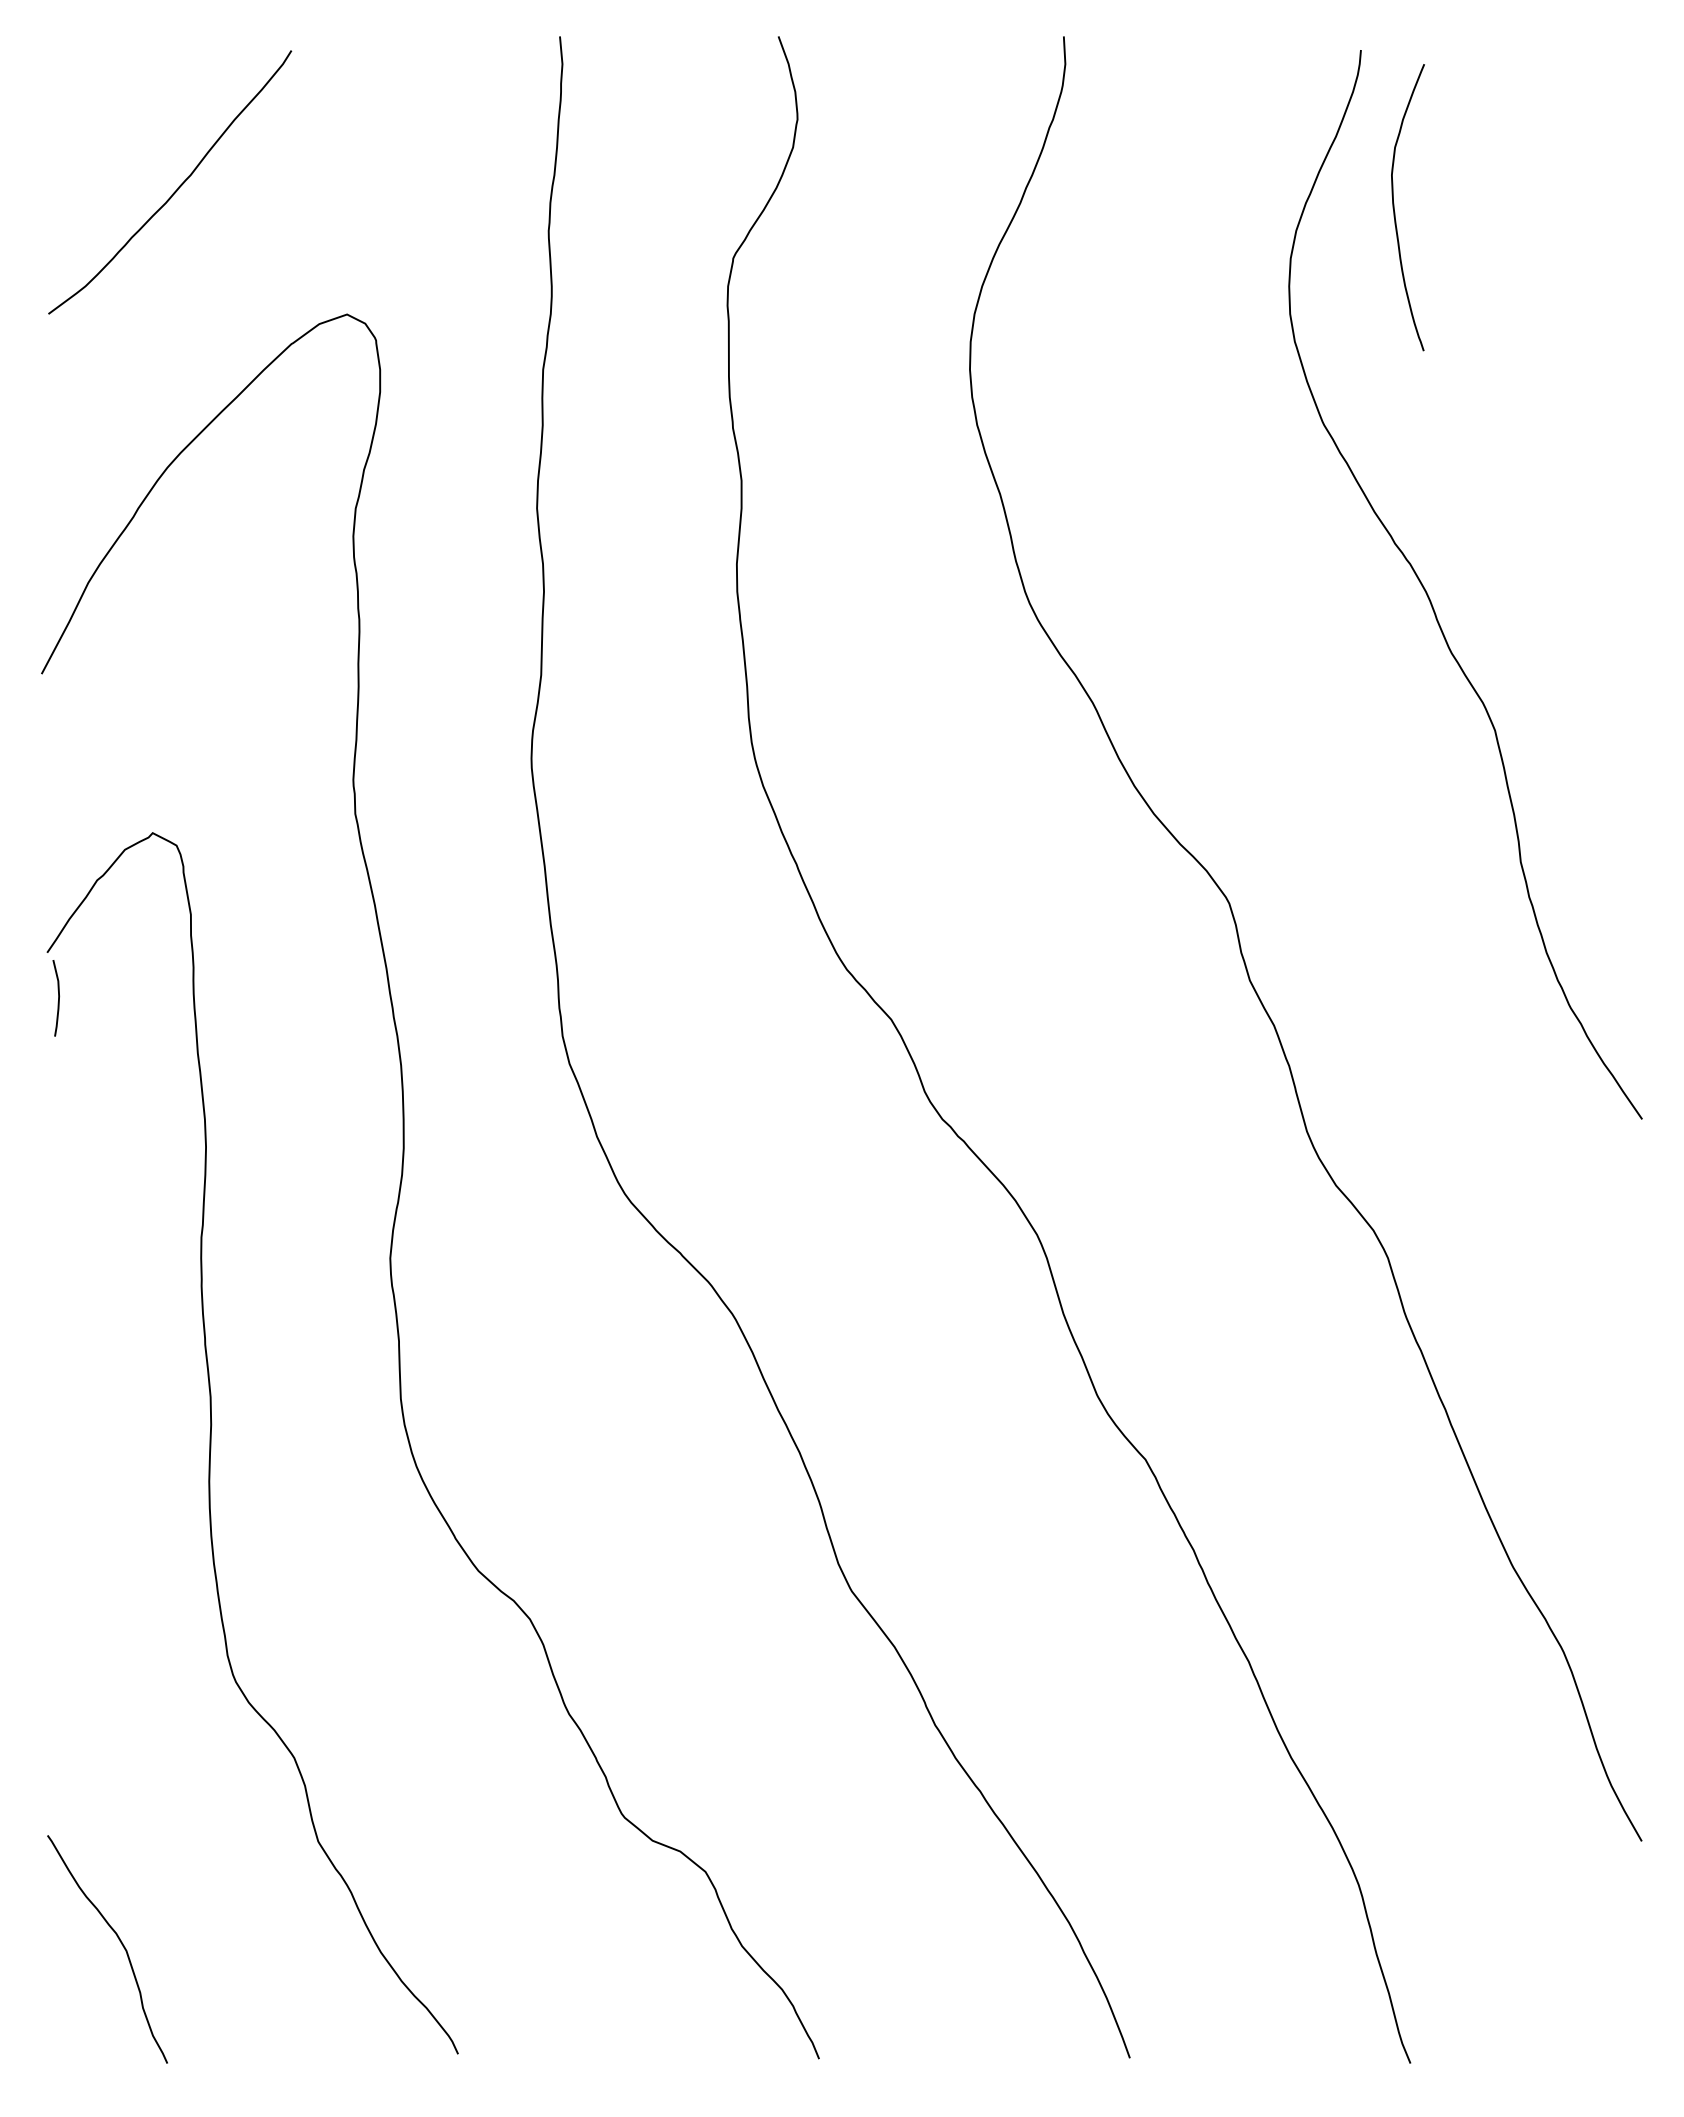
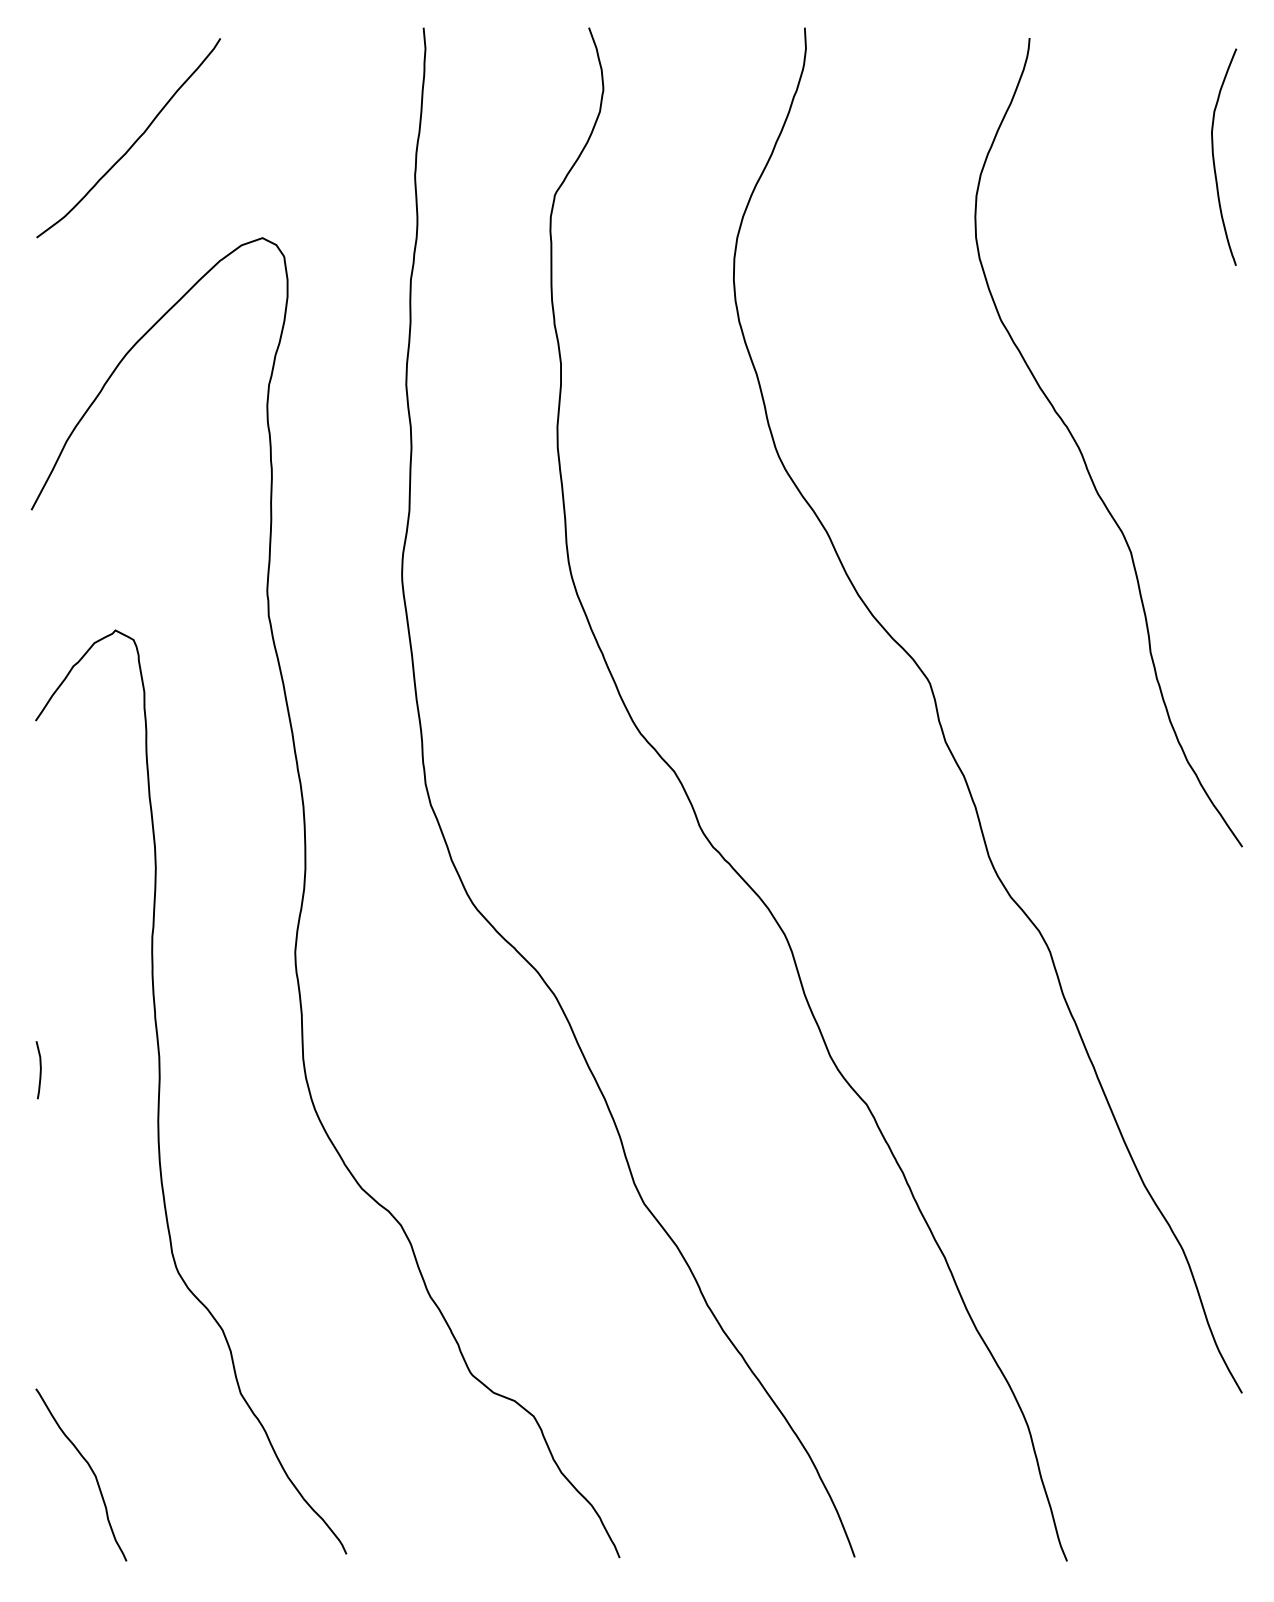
curve: (1394, 207) -> (1213, 157), moved
curve: (58, 998) -> (40, 1070), moved

